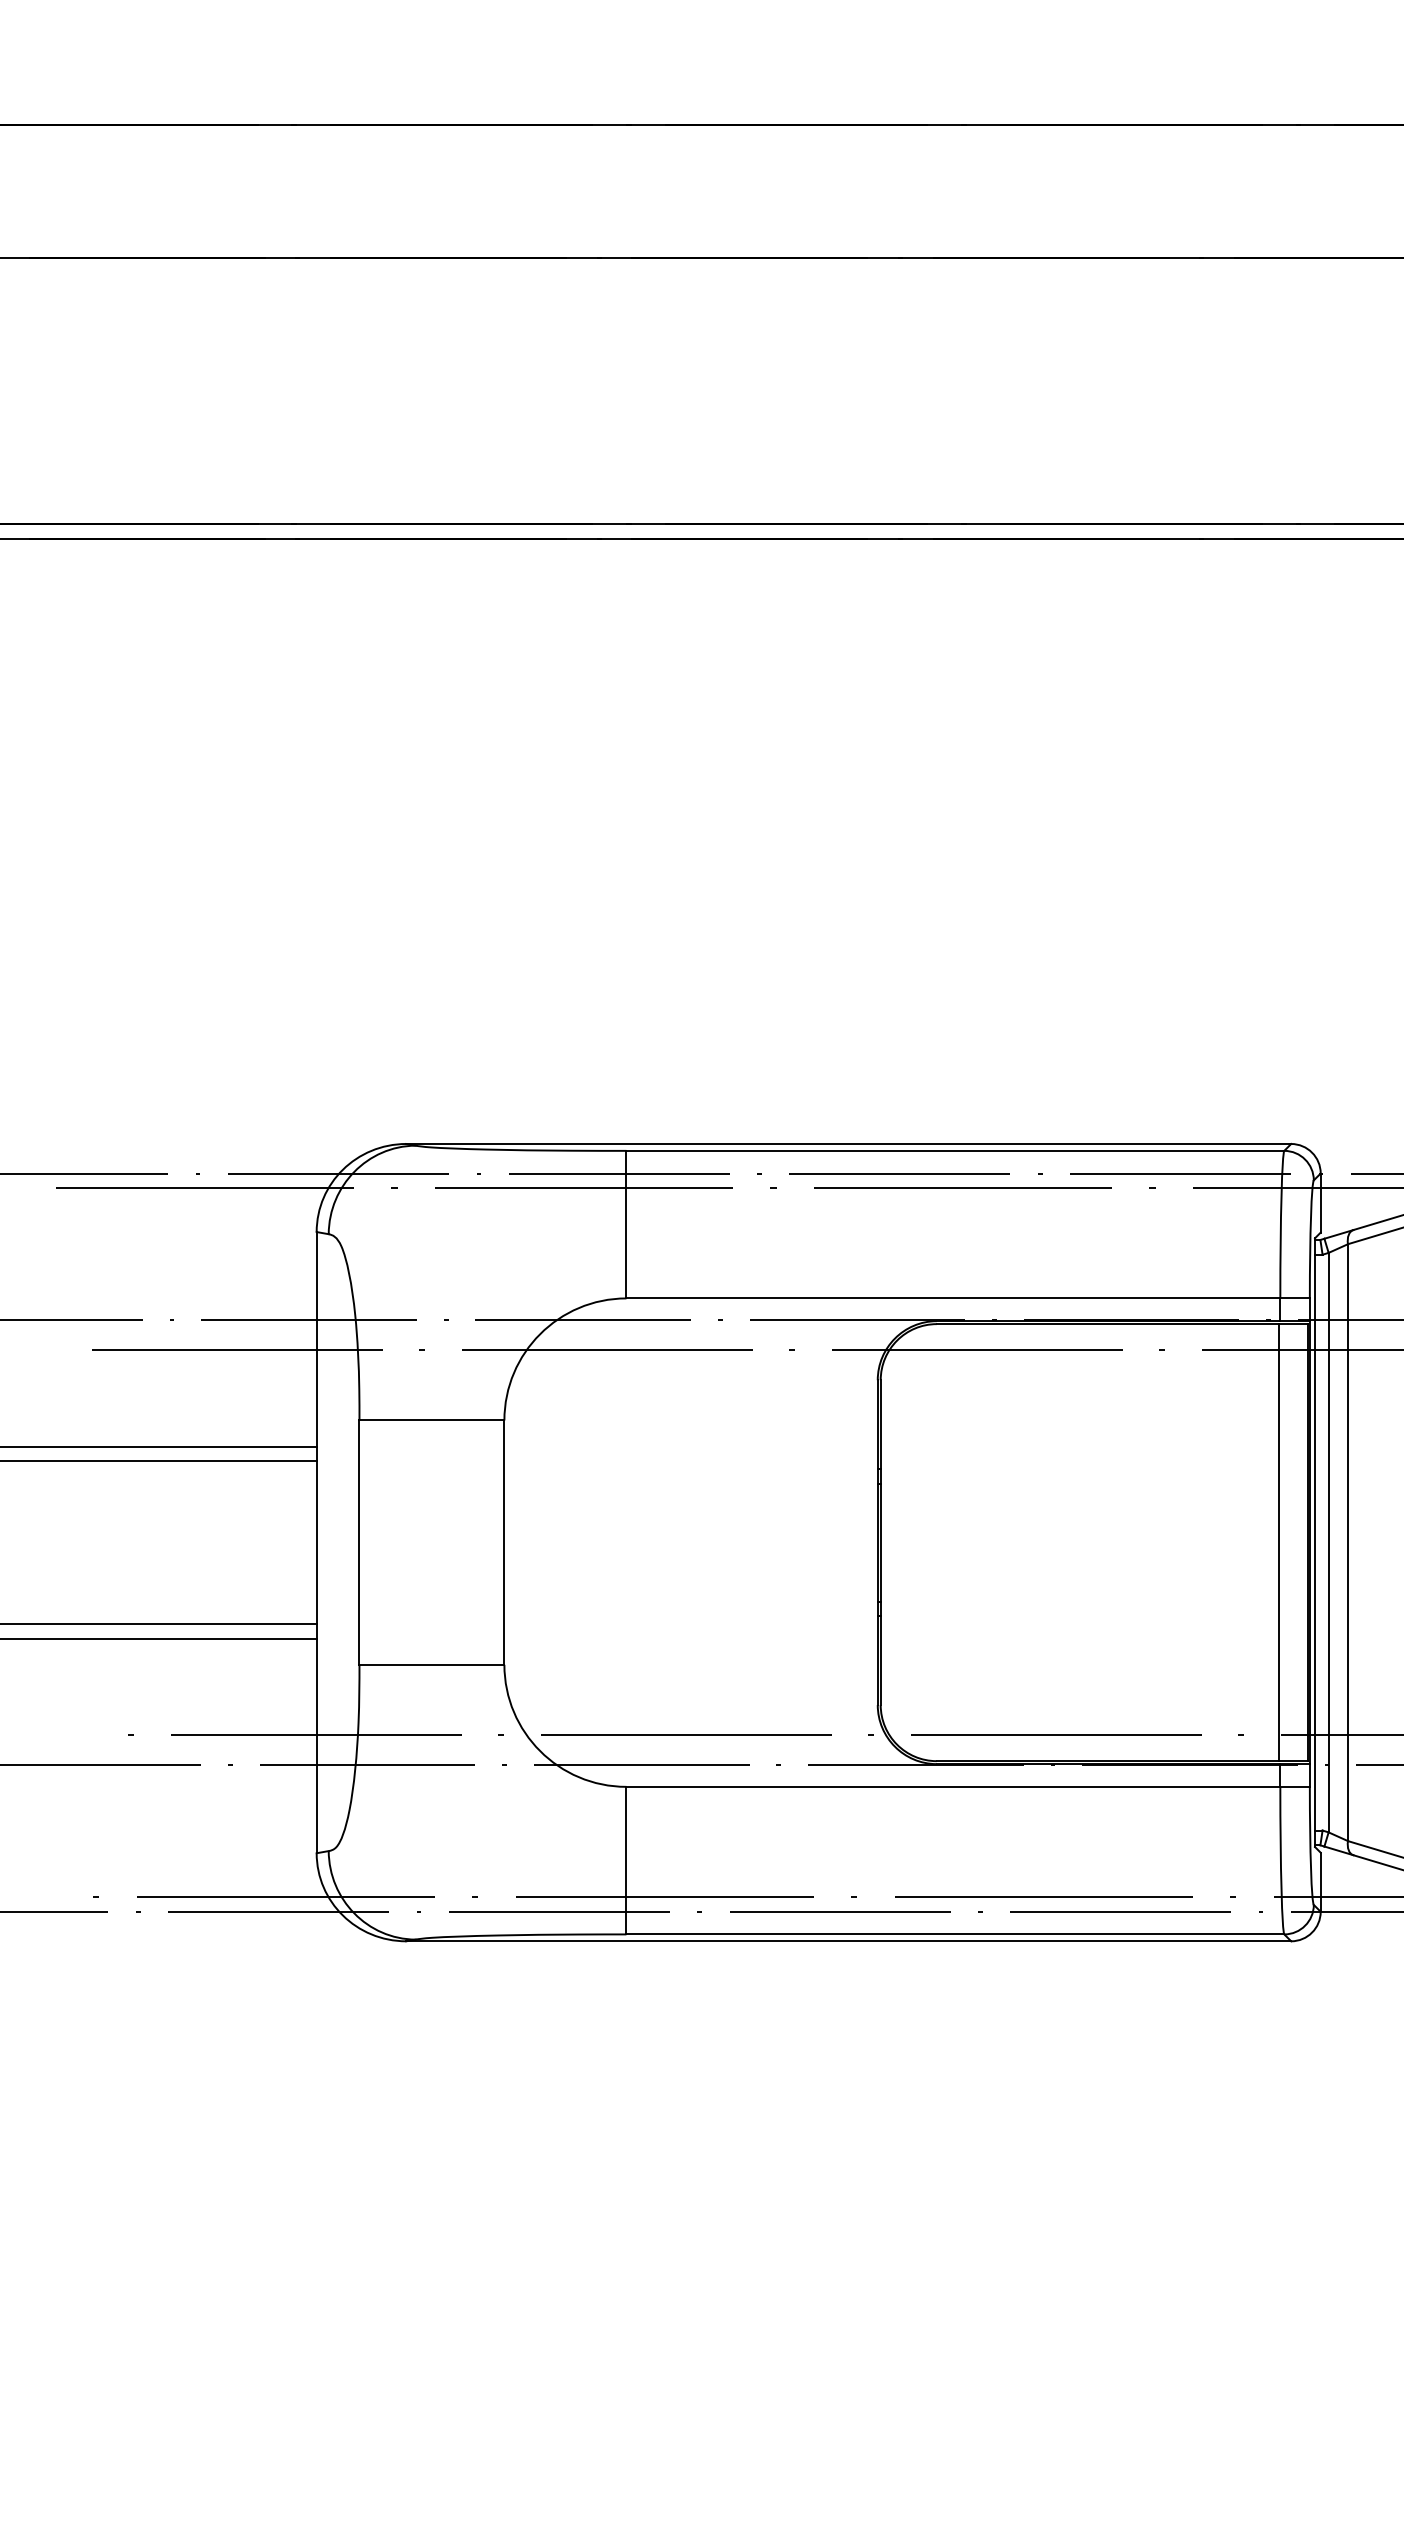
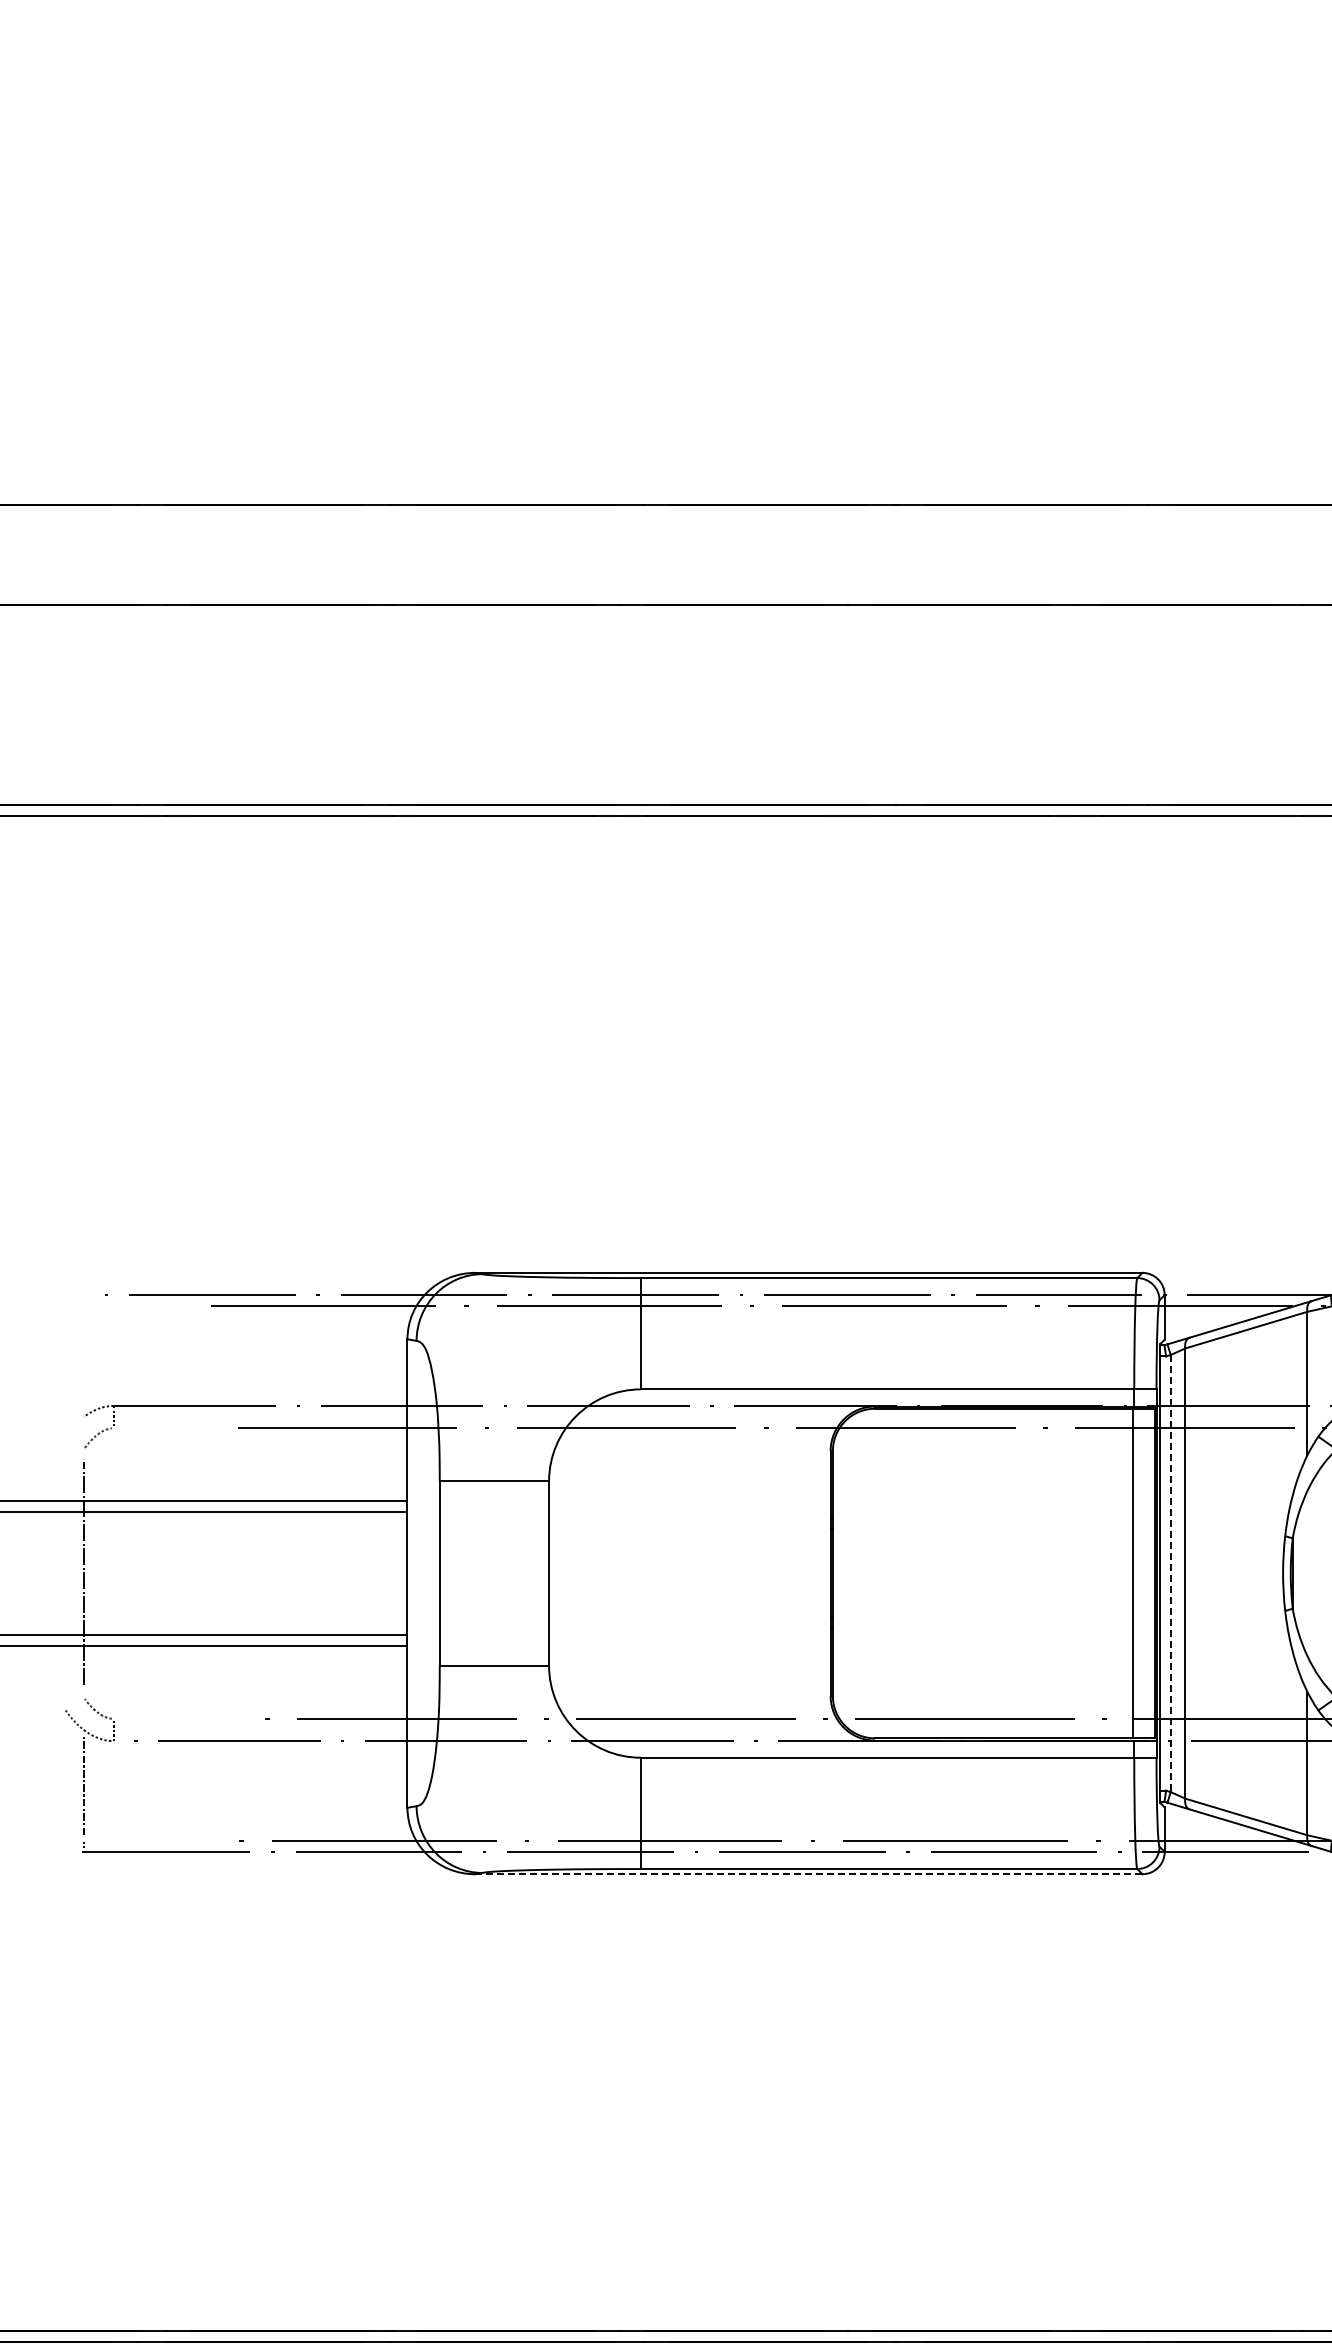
line: (1328, 1542) -> (1170, 1573), solid -> dashed
line: (848, 1941) -> (808, 1874), solid -> dashed

